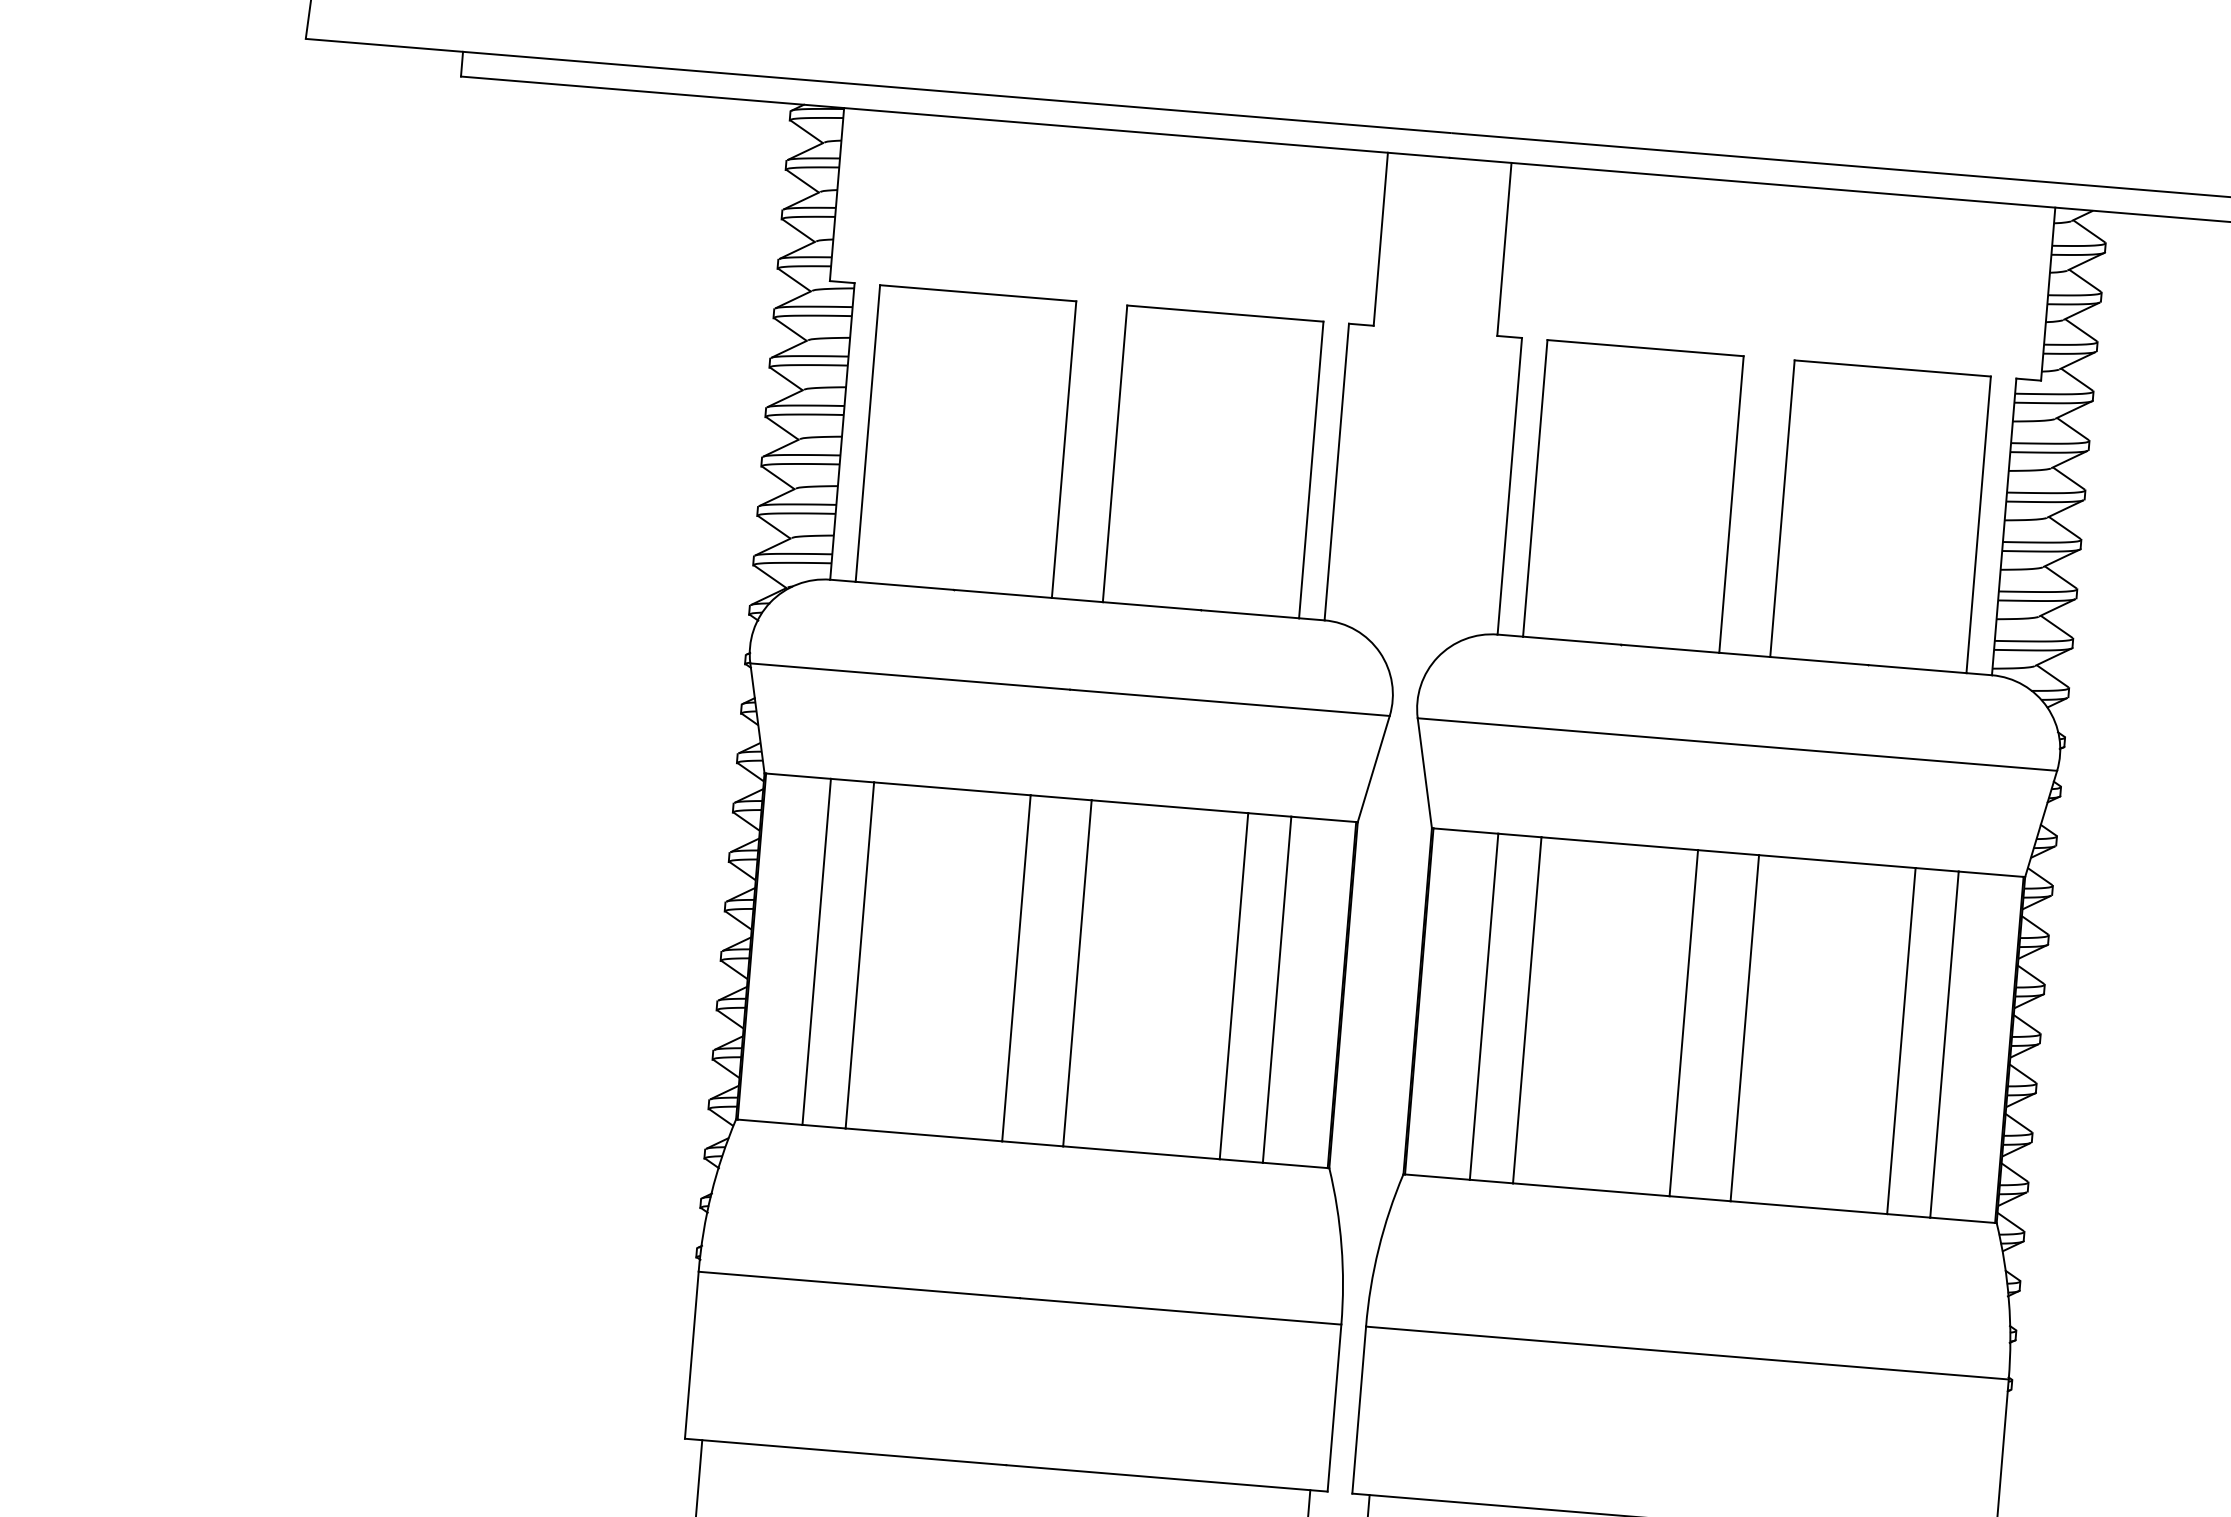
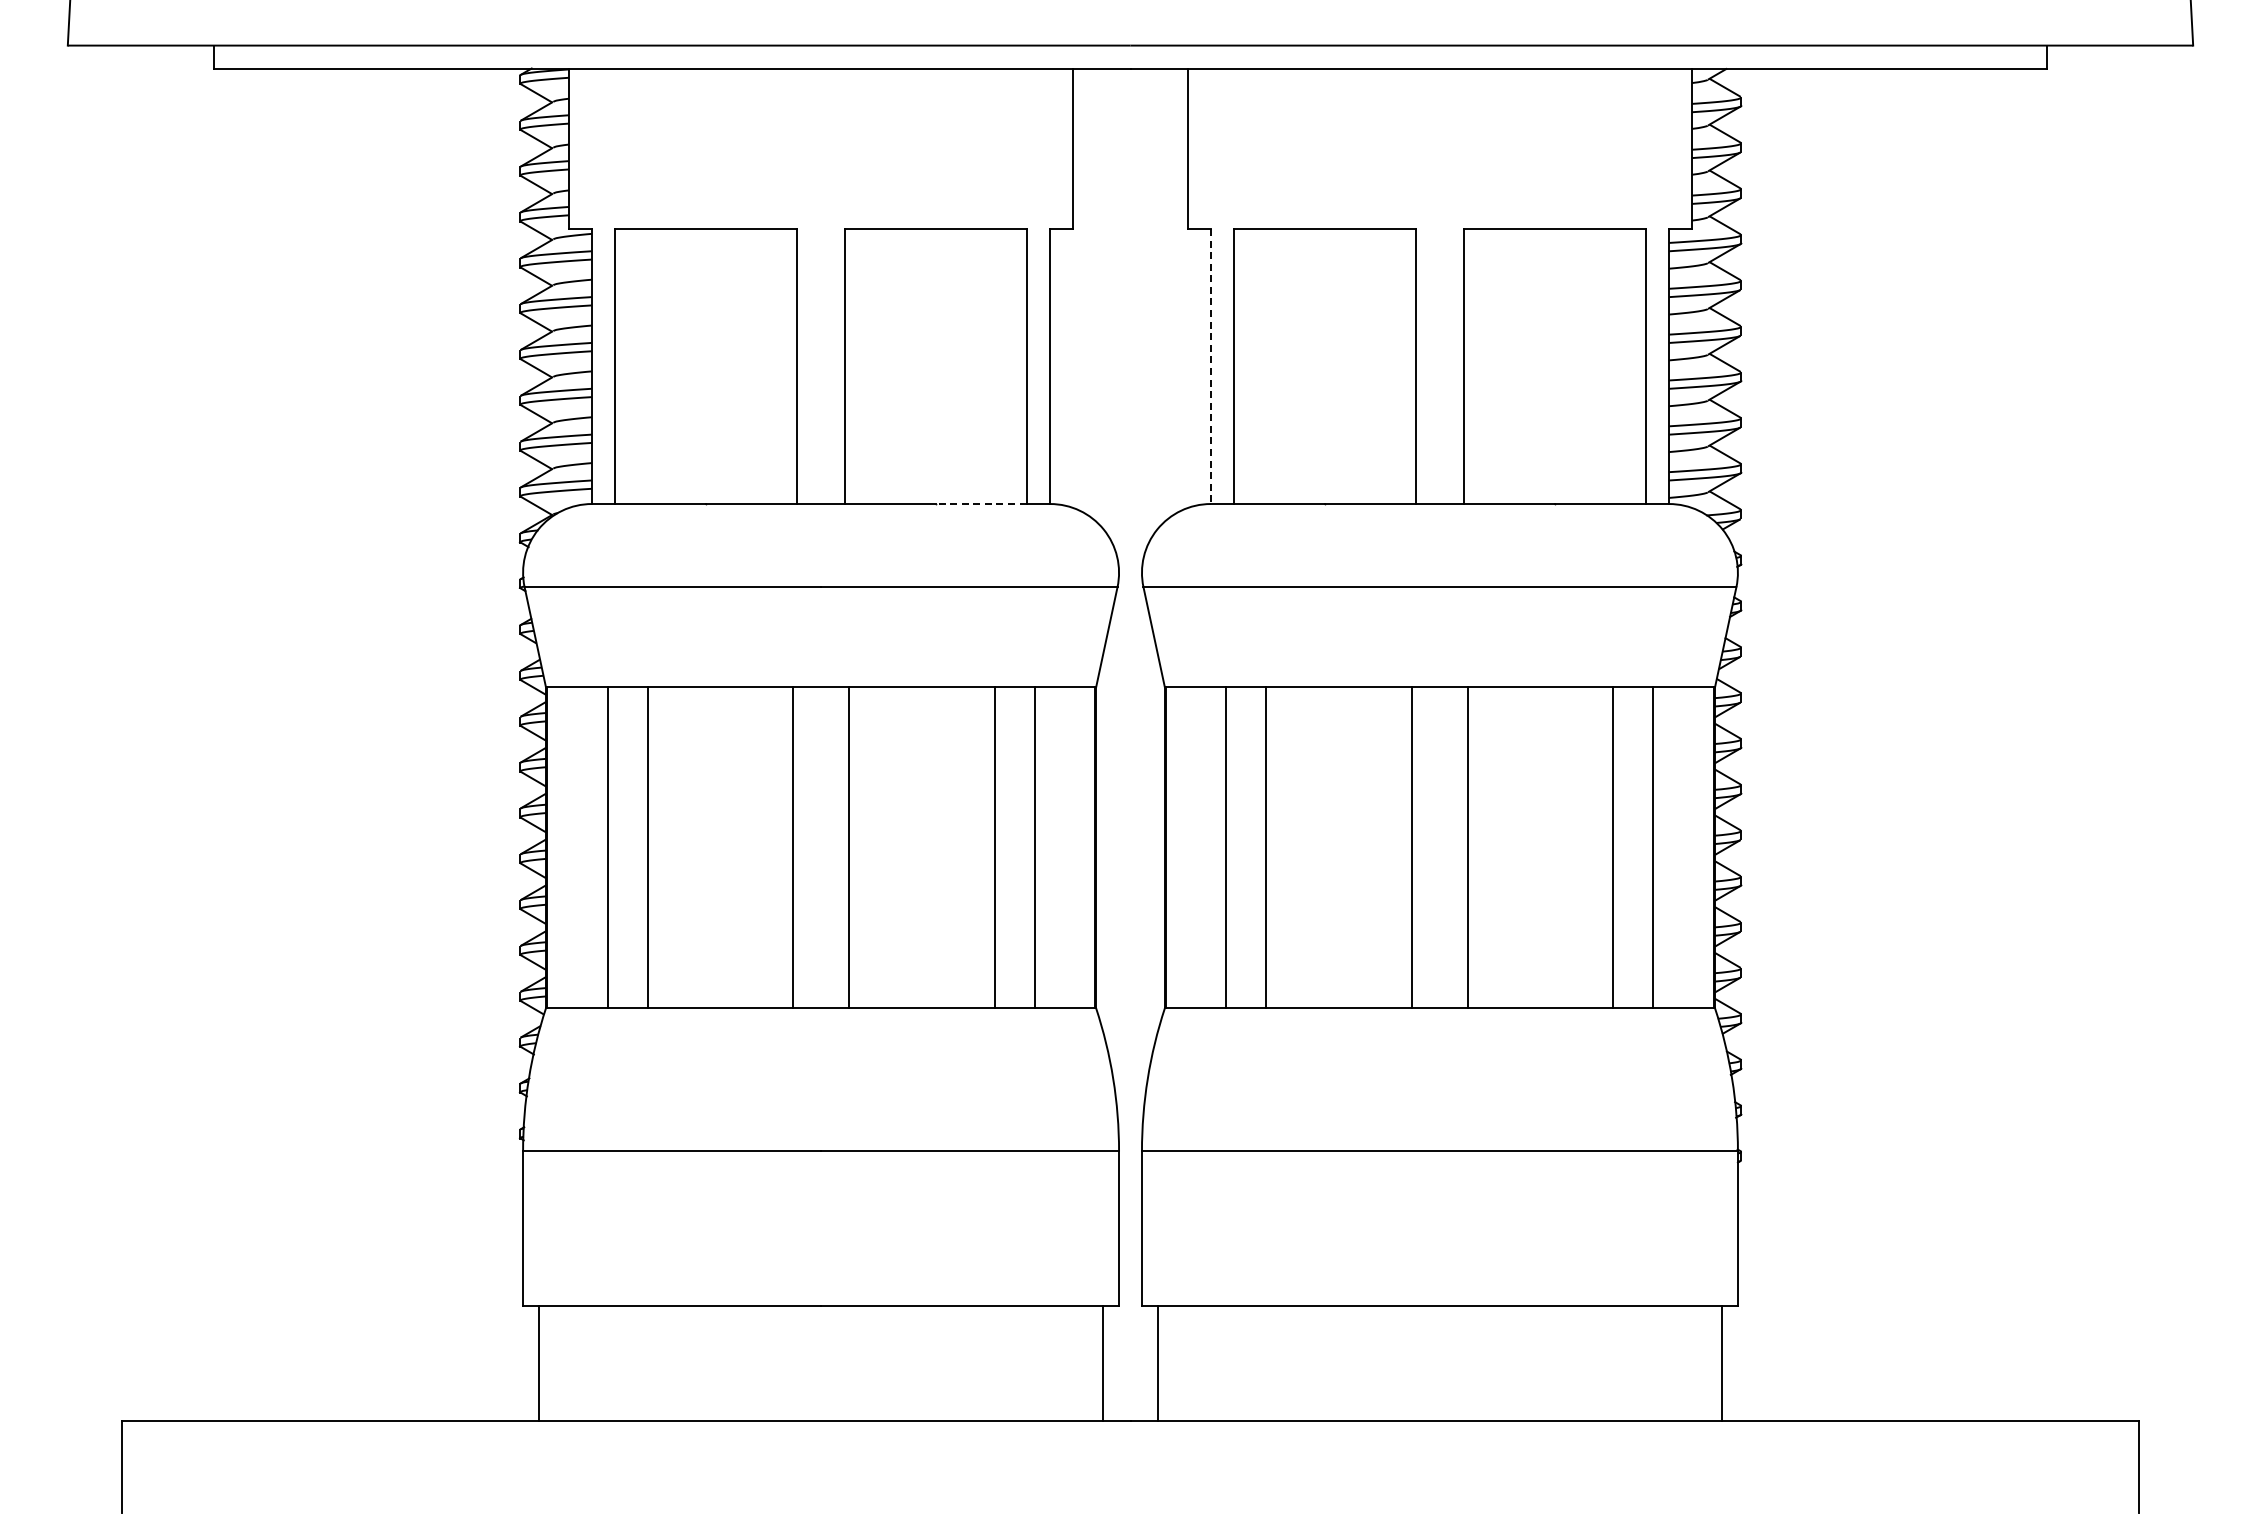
line: (1509, 486) -> (1210, 366), solid -> dashed
line: (1249, 614) -> (980, 504), solid -> dashed

